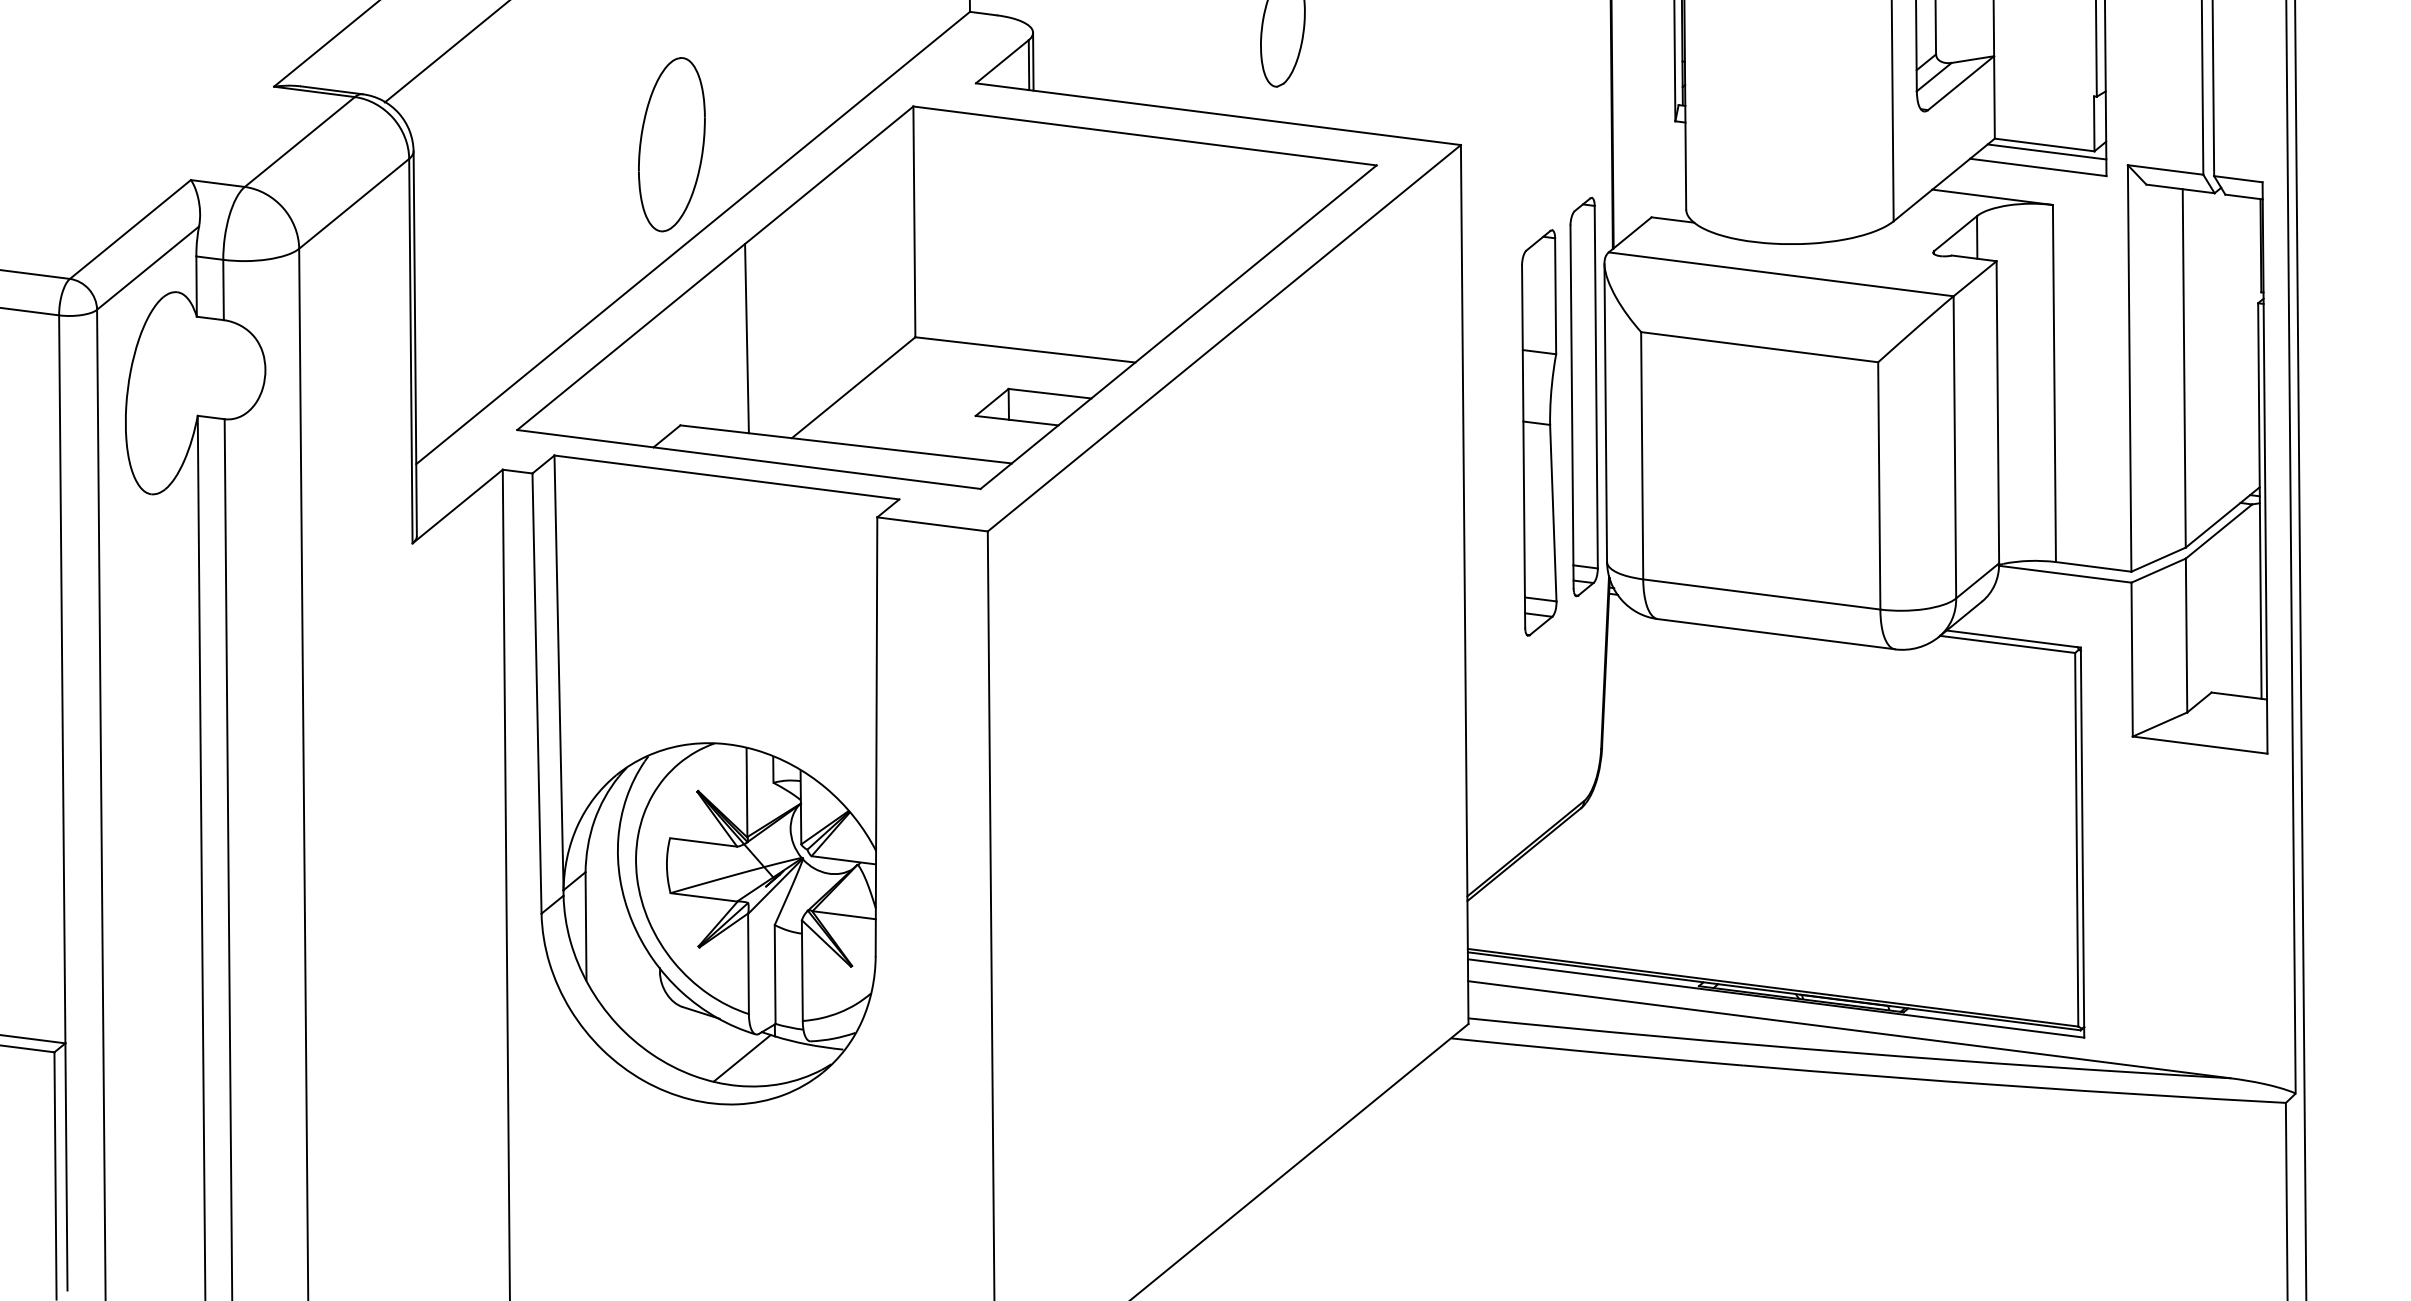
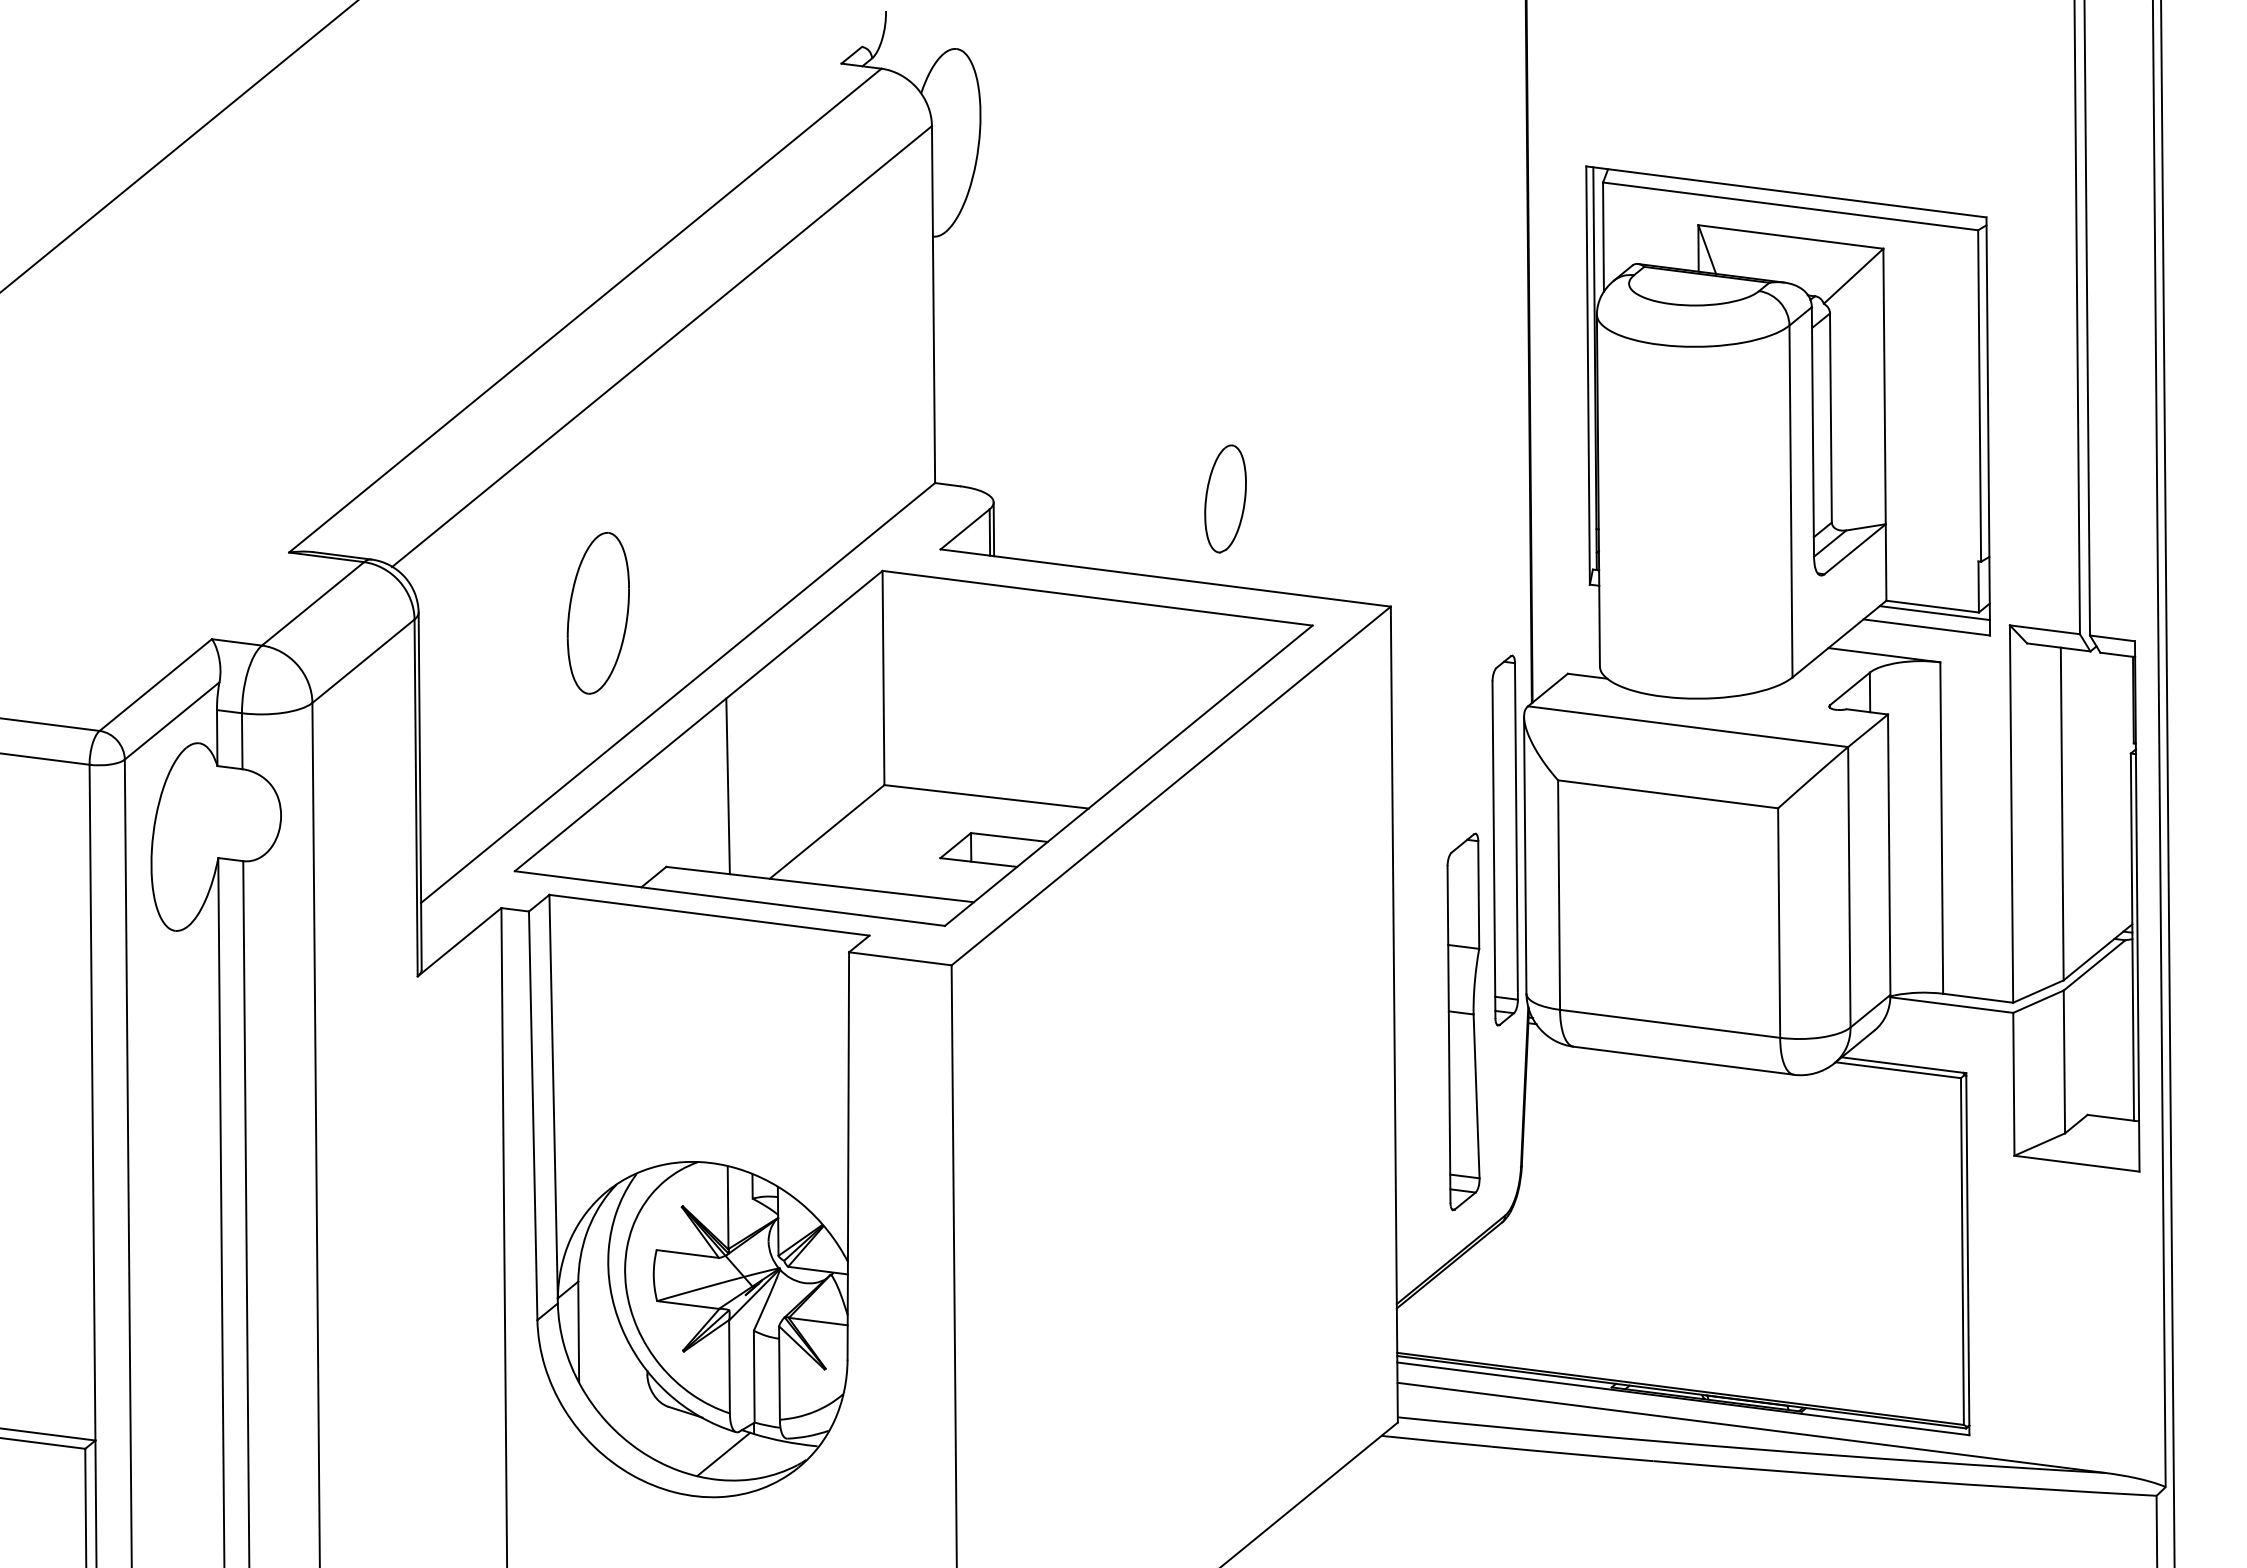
part: (670, 144) -> (597, 613), moved
part: (1539, 432) -> (1463, 1021), moved

